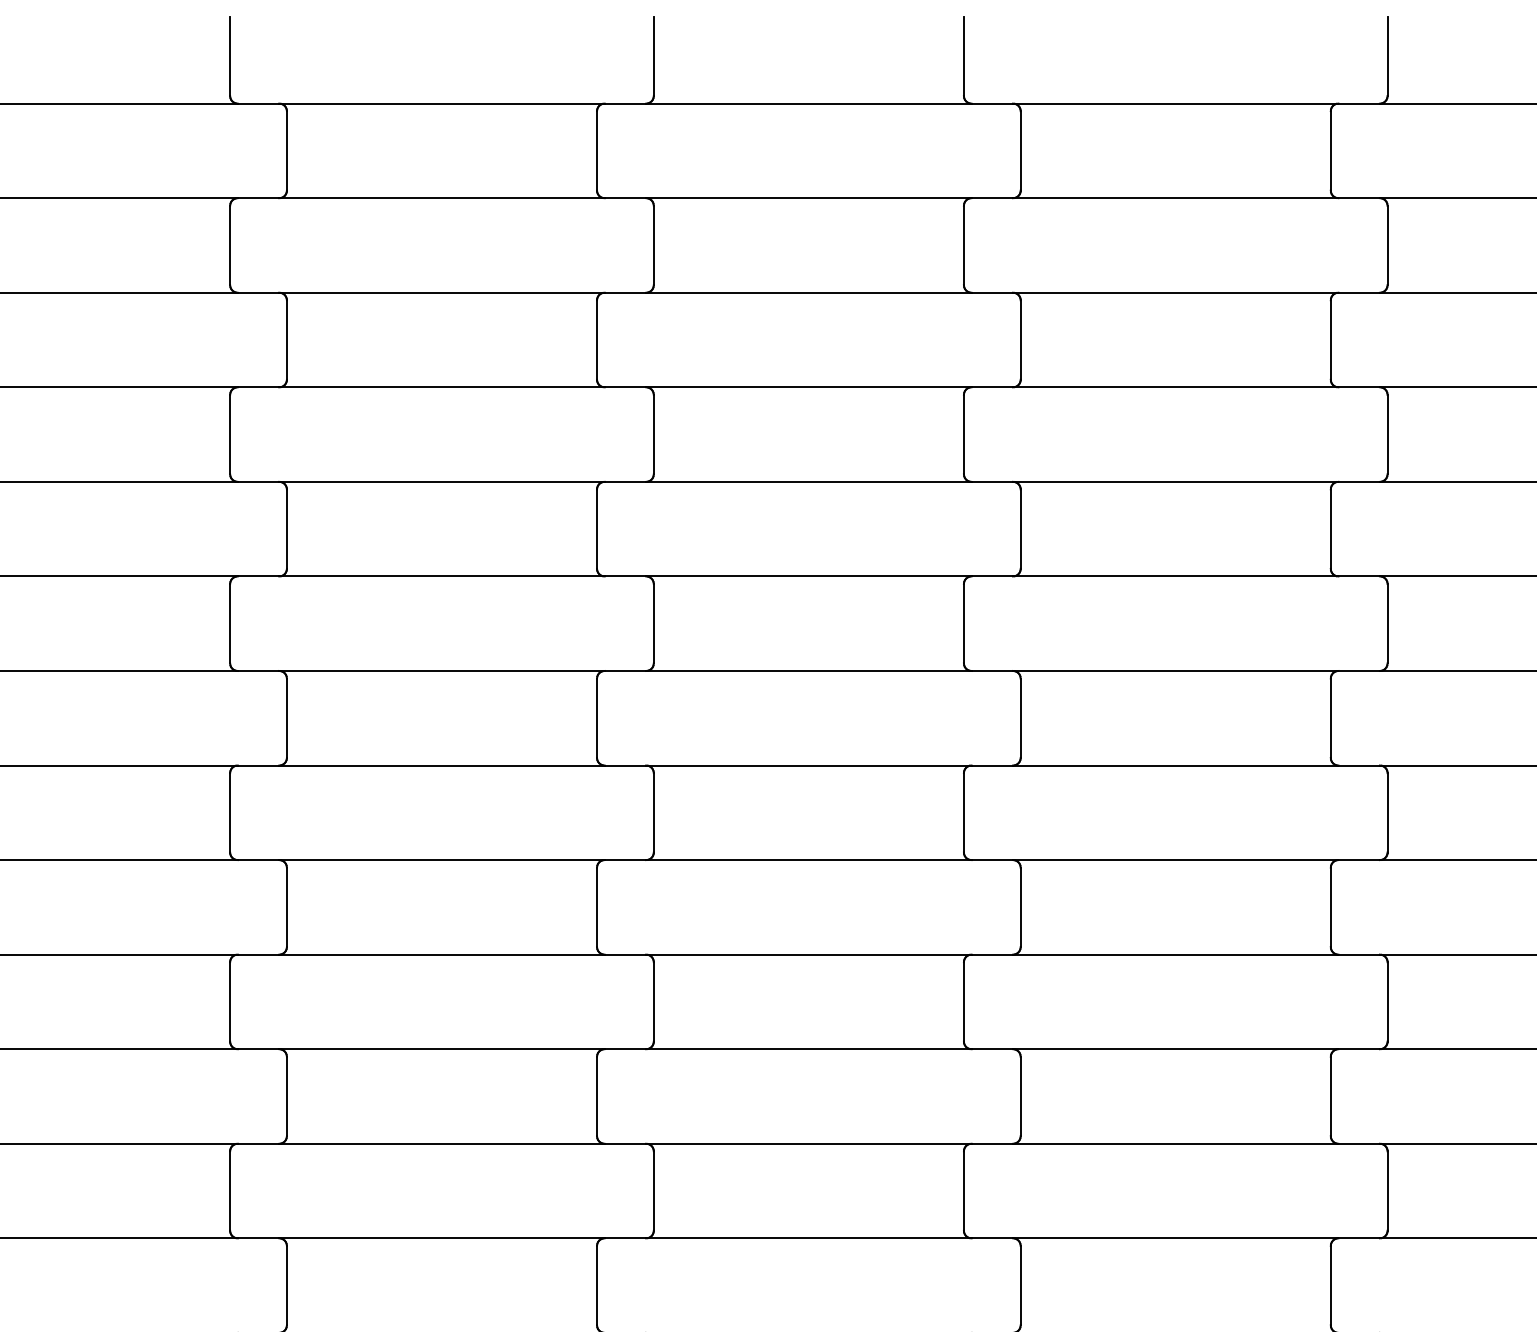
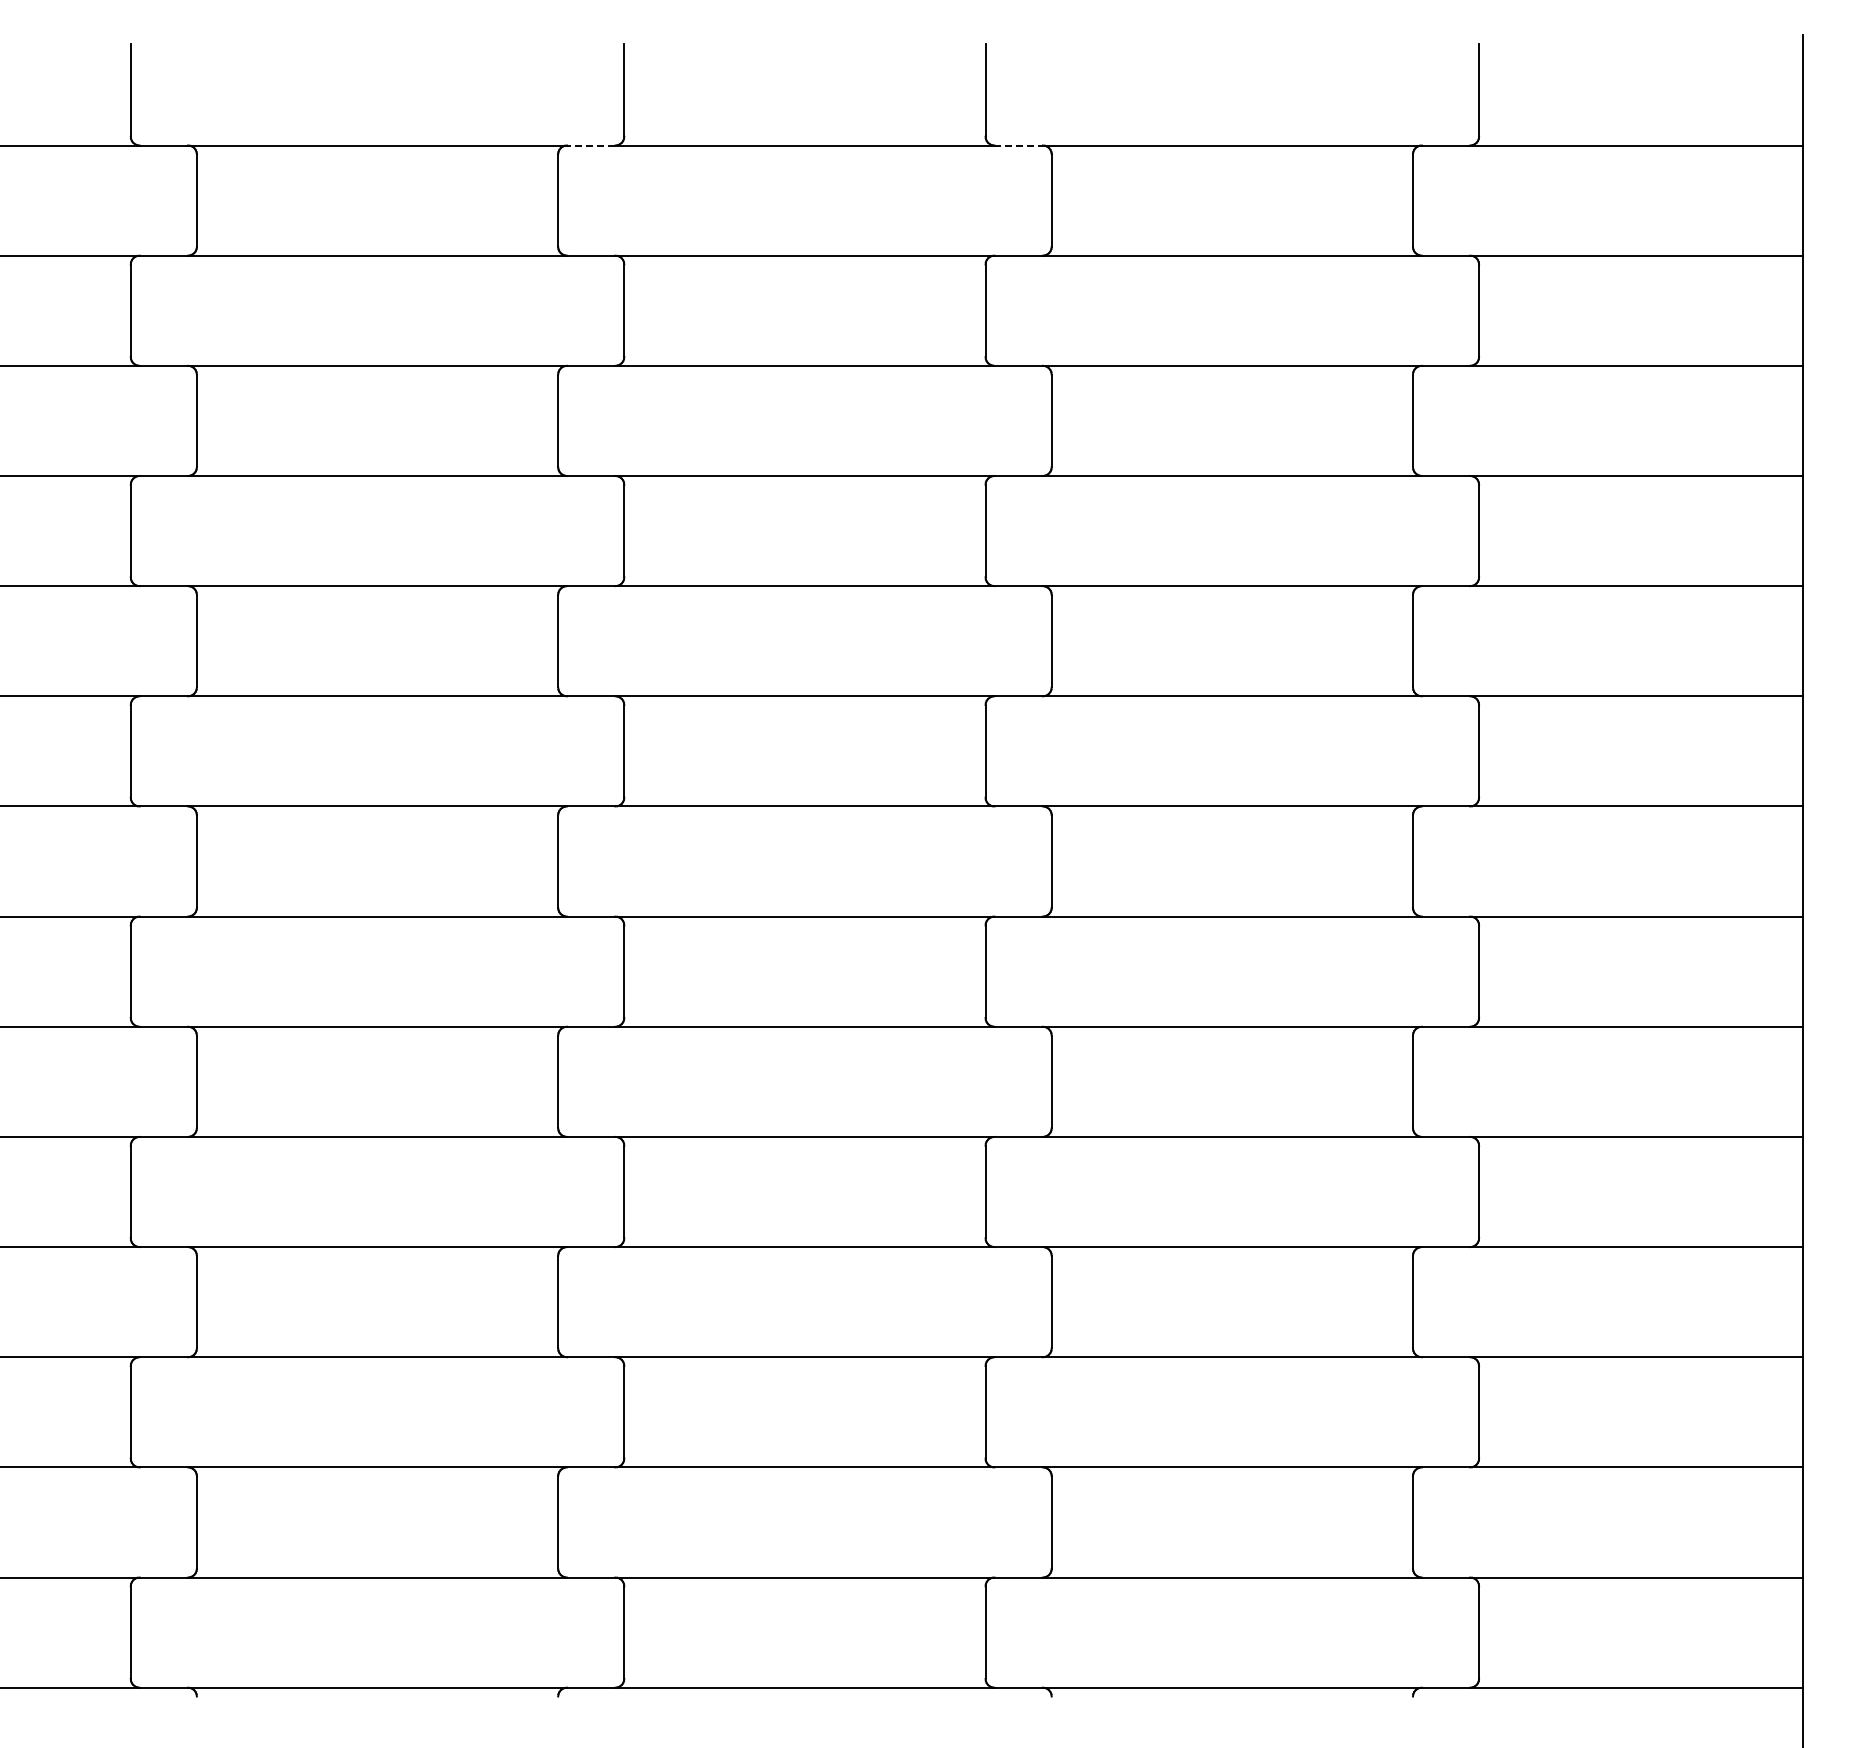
line: (624, 103) -> (590, 145), solid -> dashed
line: (993, 103) -> (1019, 145), solid -> dashed

